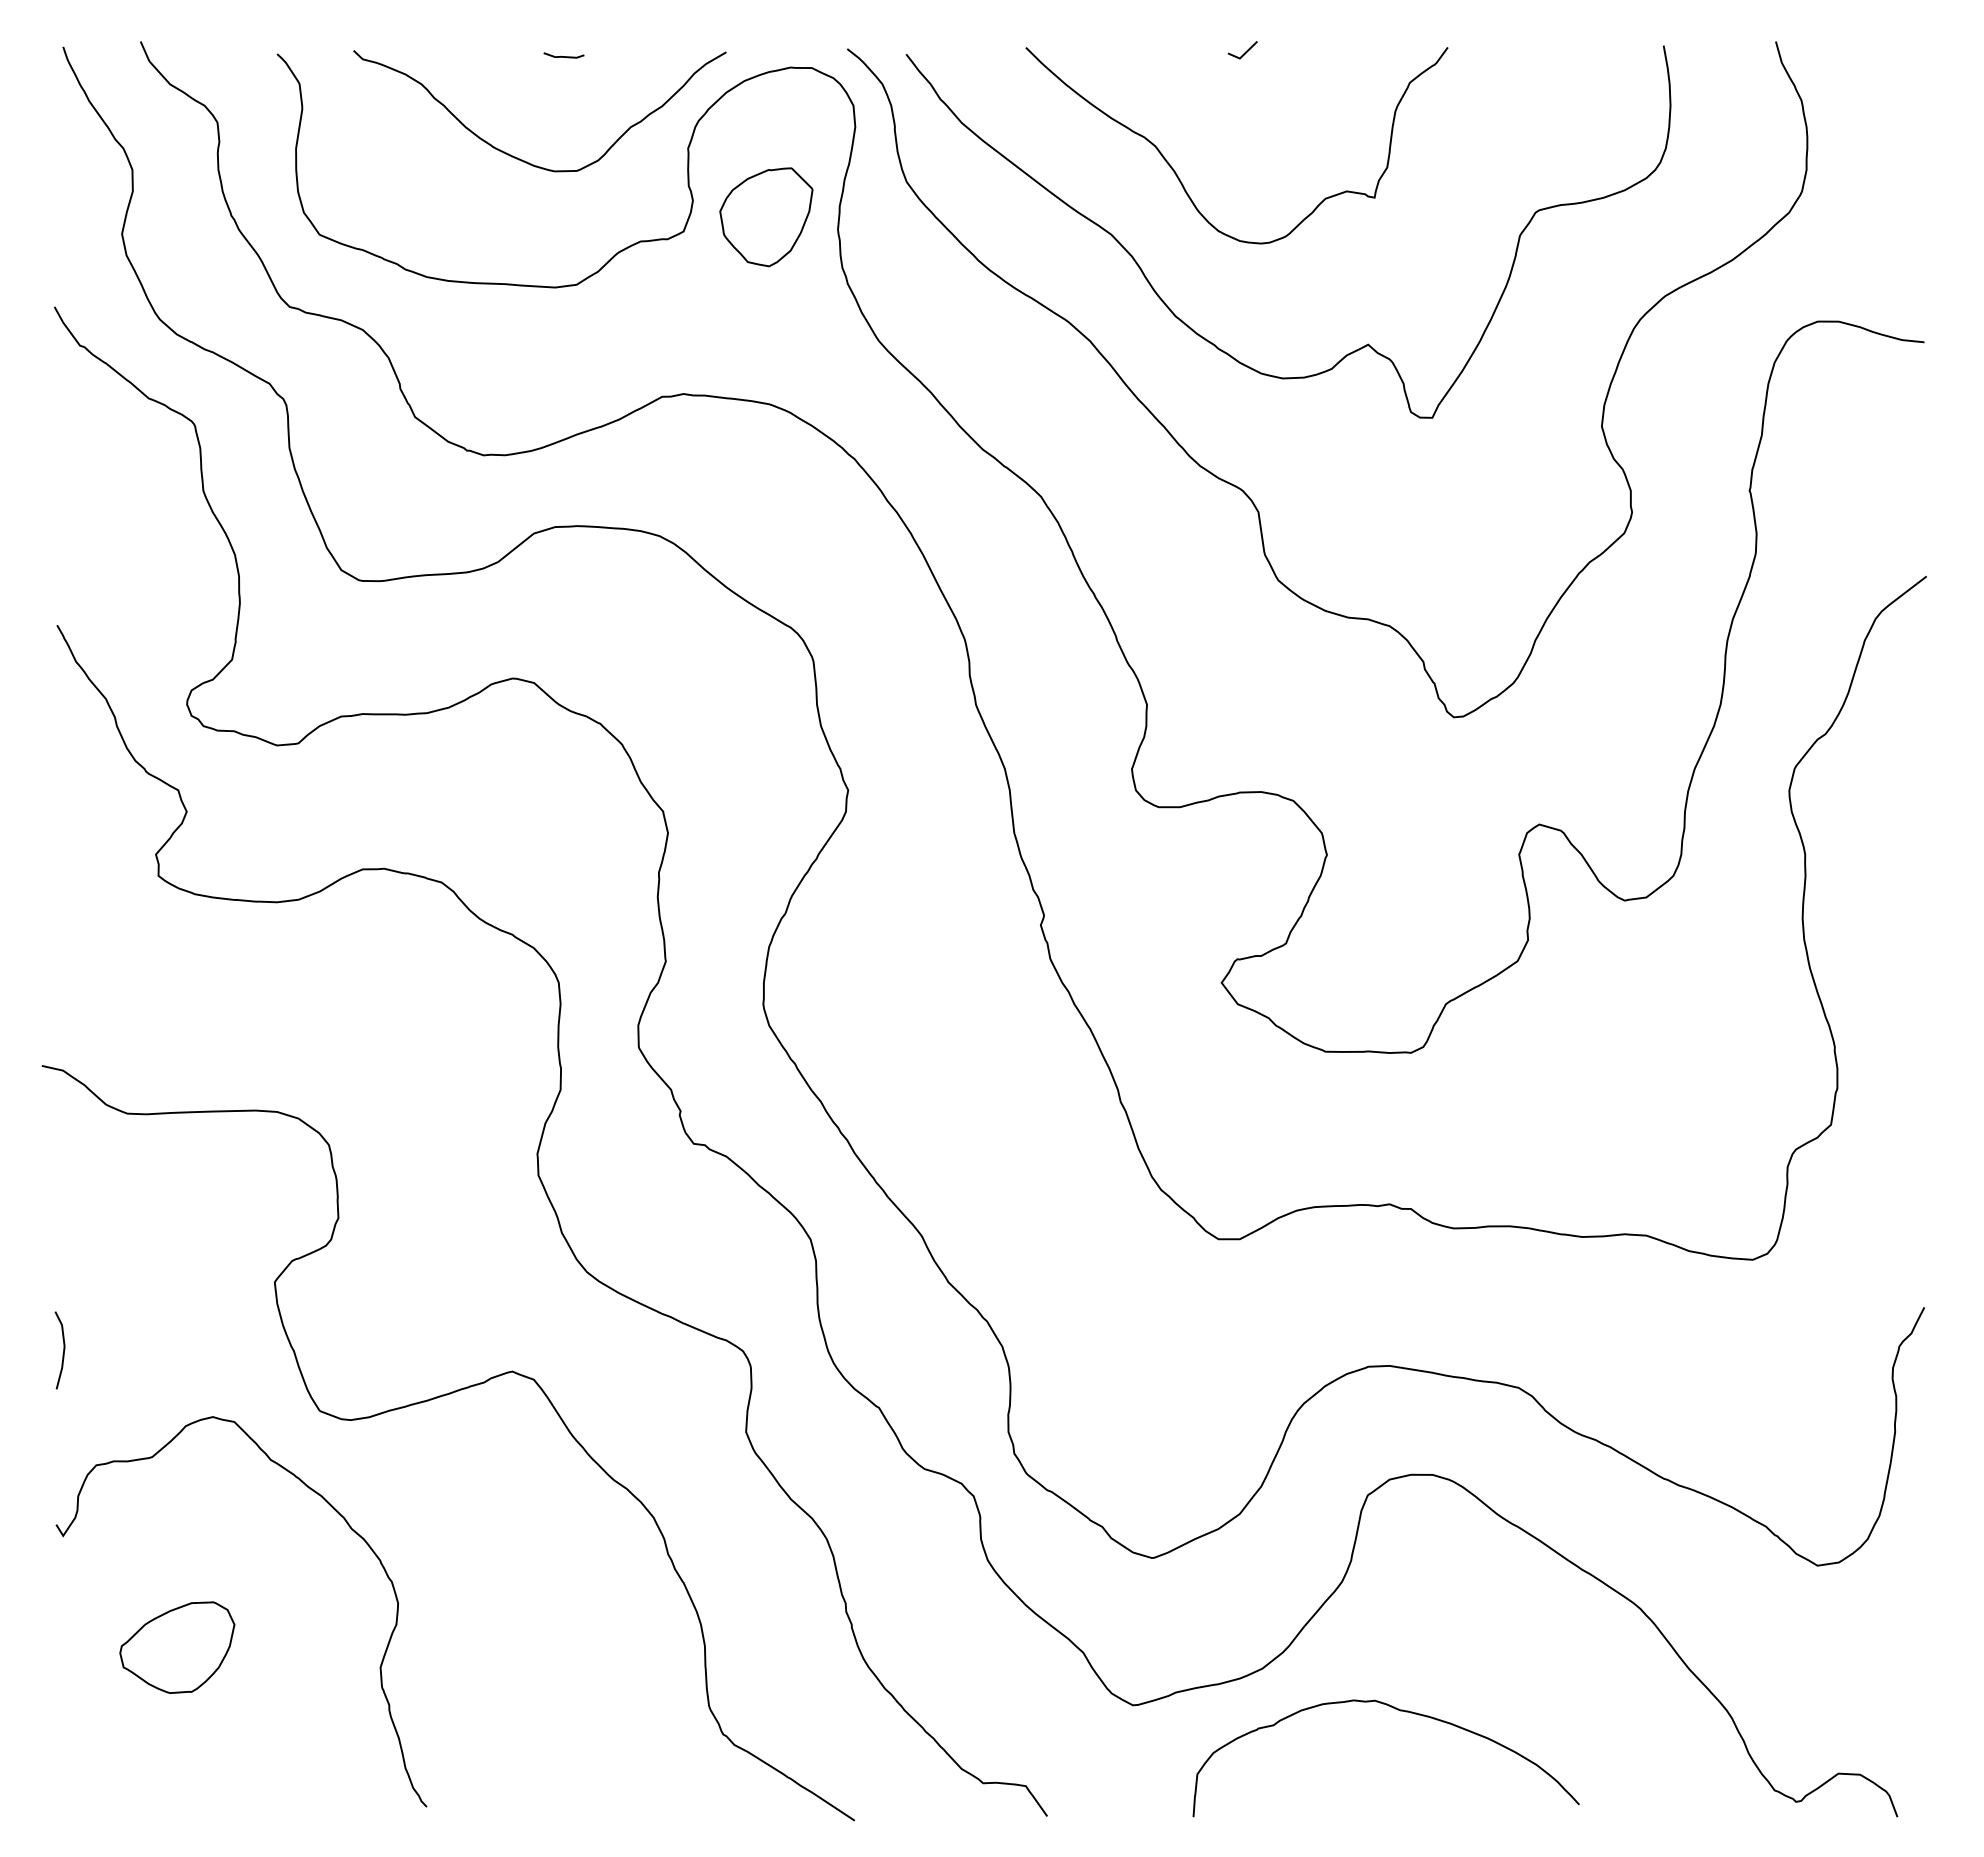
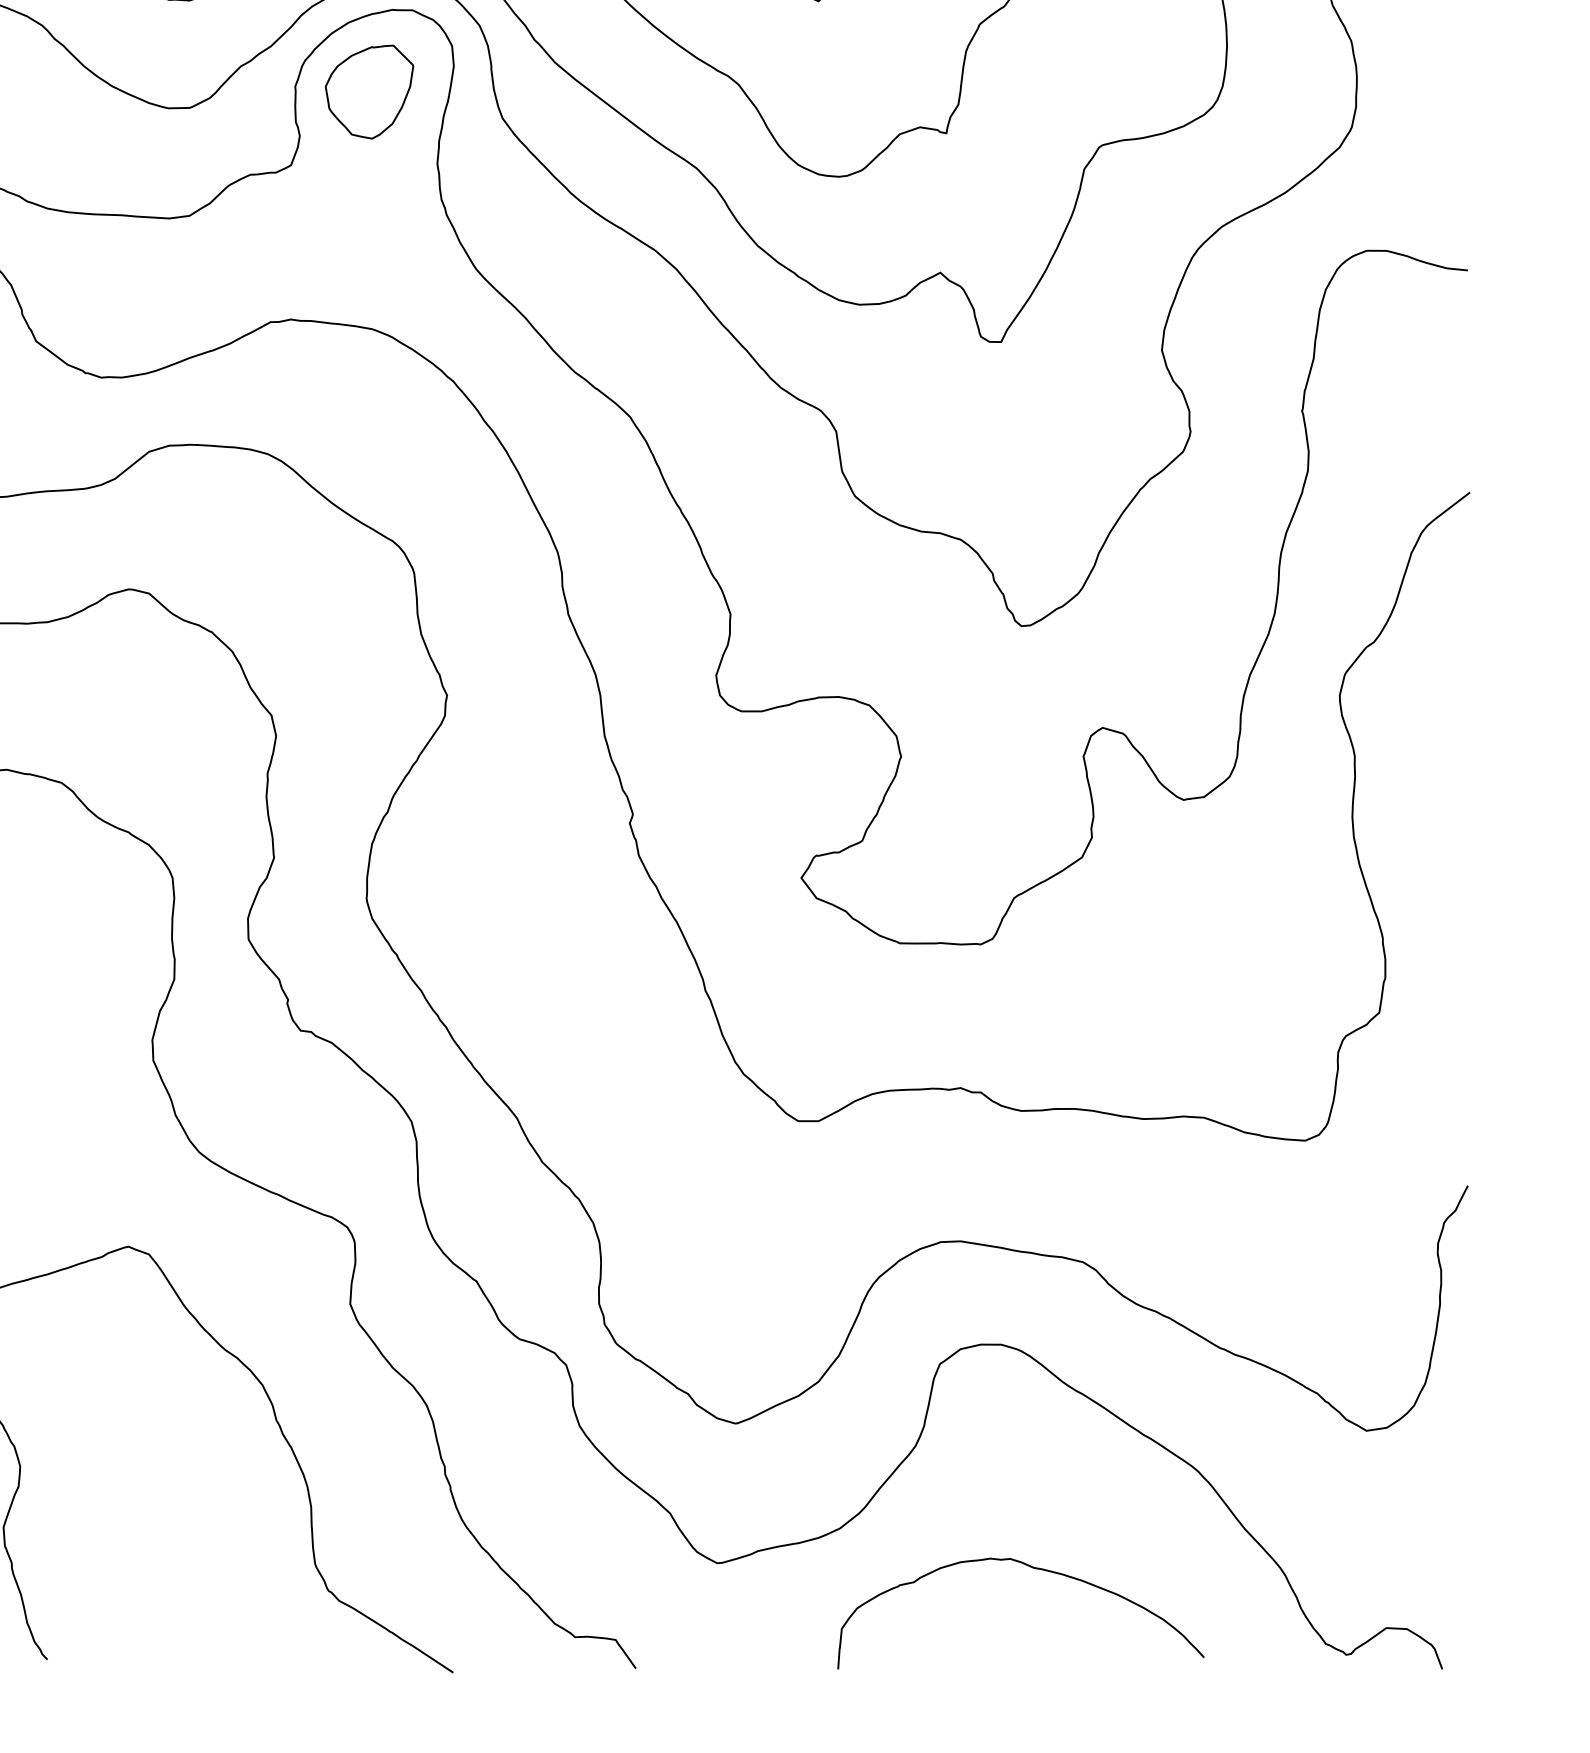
part: (766, 217) -> (369, 92), moved
curve: (1400, 1711) -> (1034, 1569), moved

